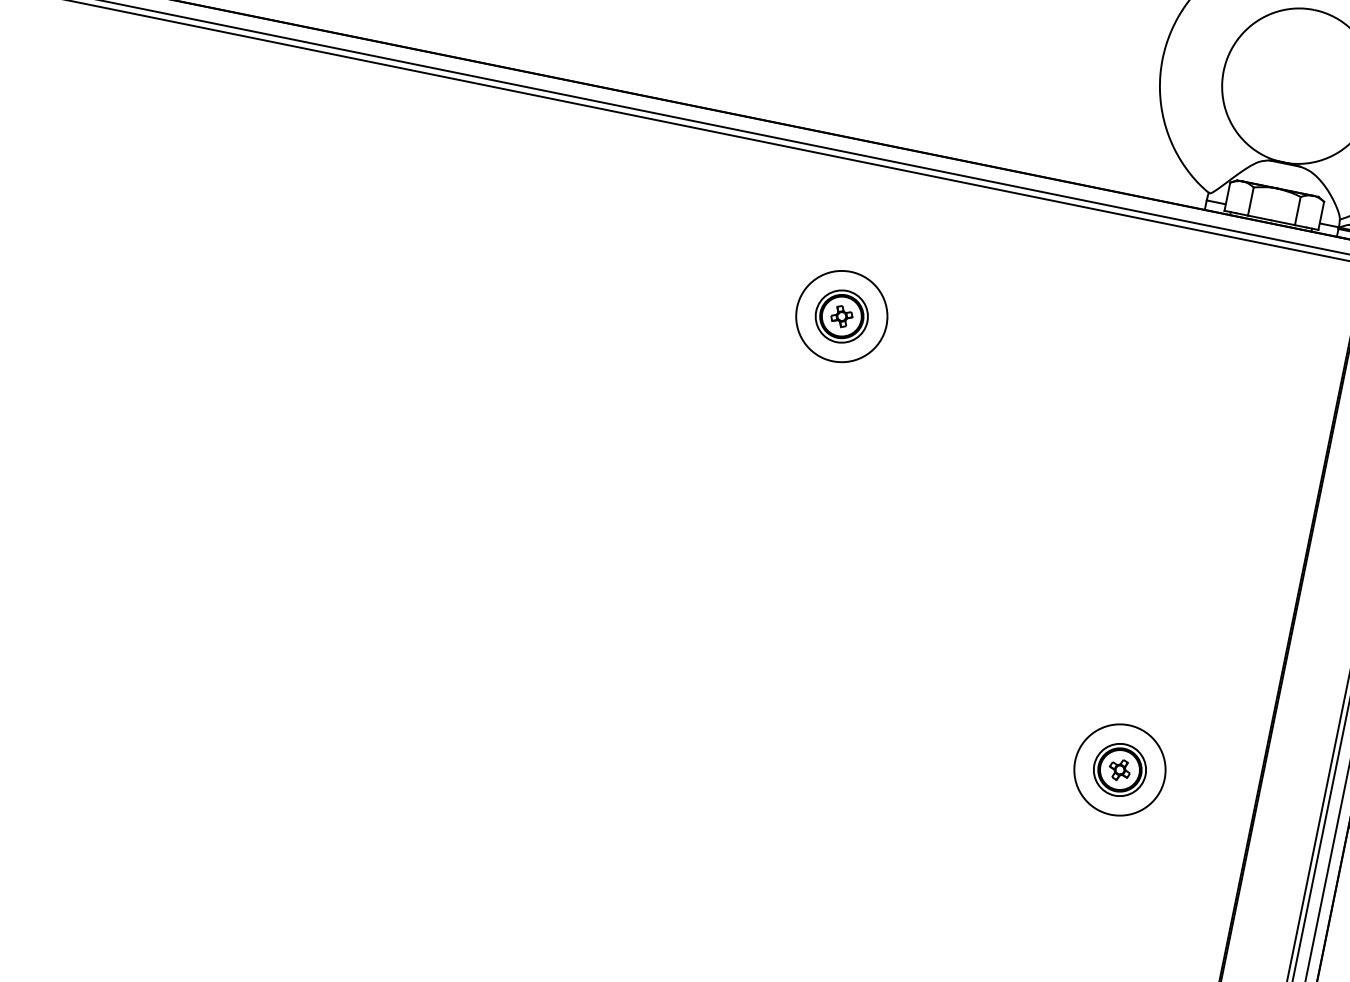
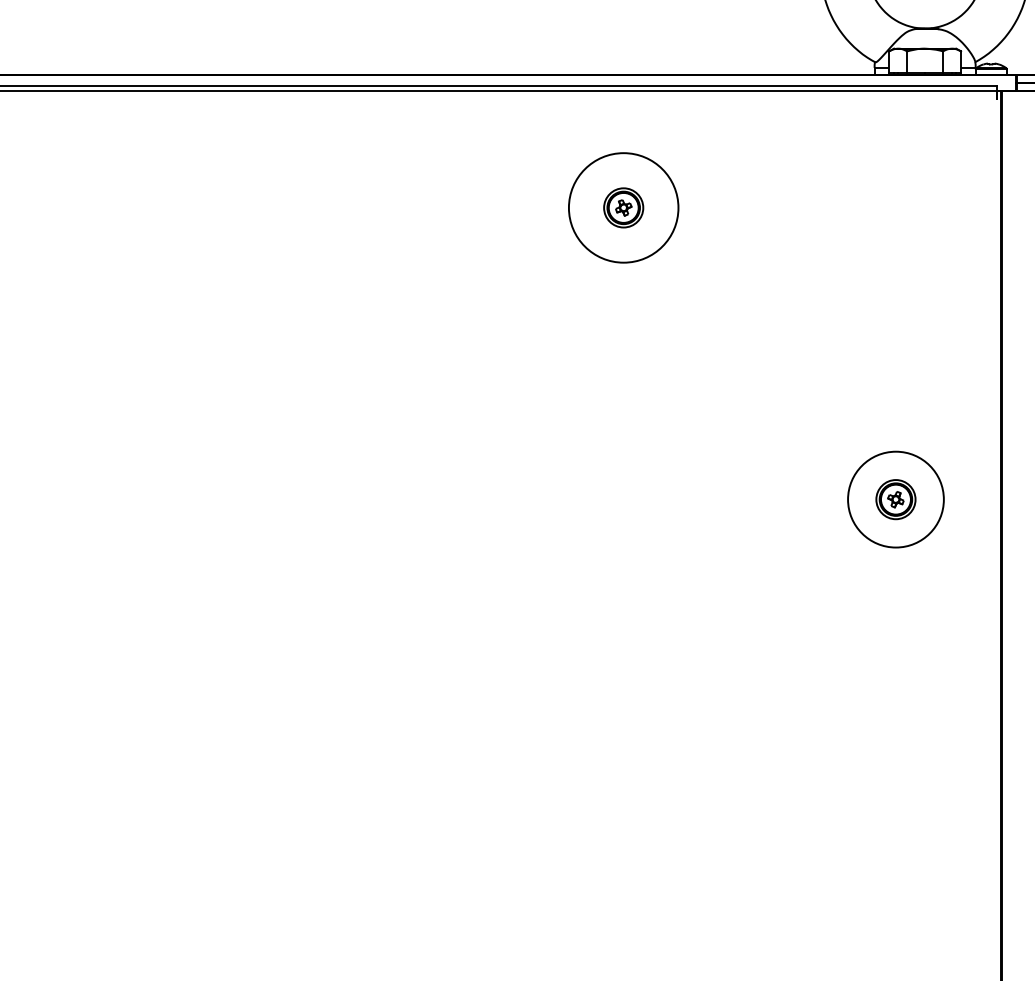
circle: (841, 315) -> (623, 207), size x1.6
circle: (1119, 769) -> (895, 499), size x1.4

